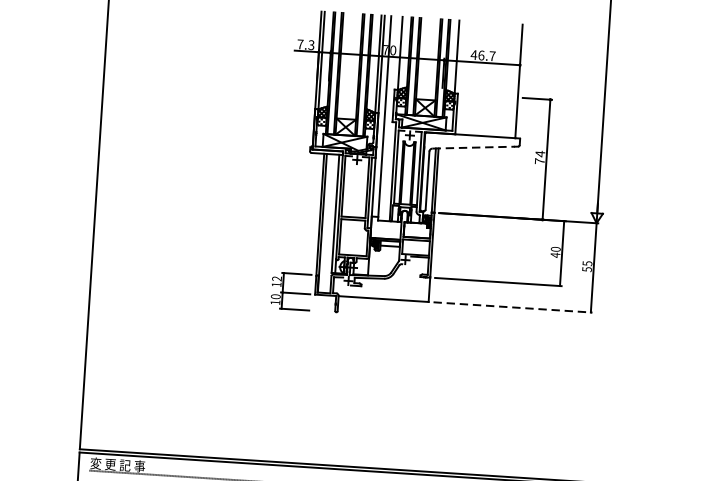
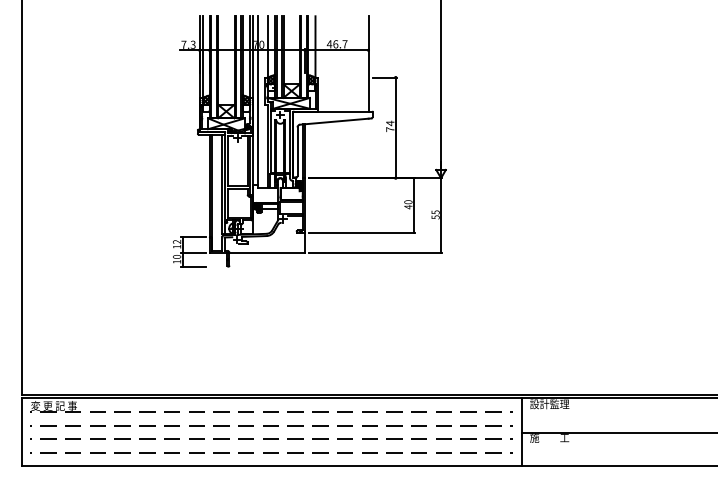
line: (473, 147) -> (334, 121), dashed -> solid
line: (512, 307) -> (375, 253), dashed -> solid

